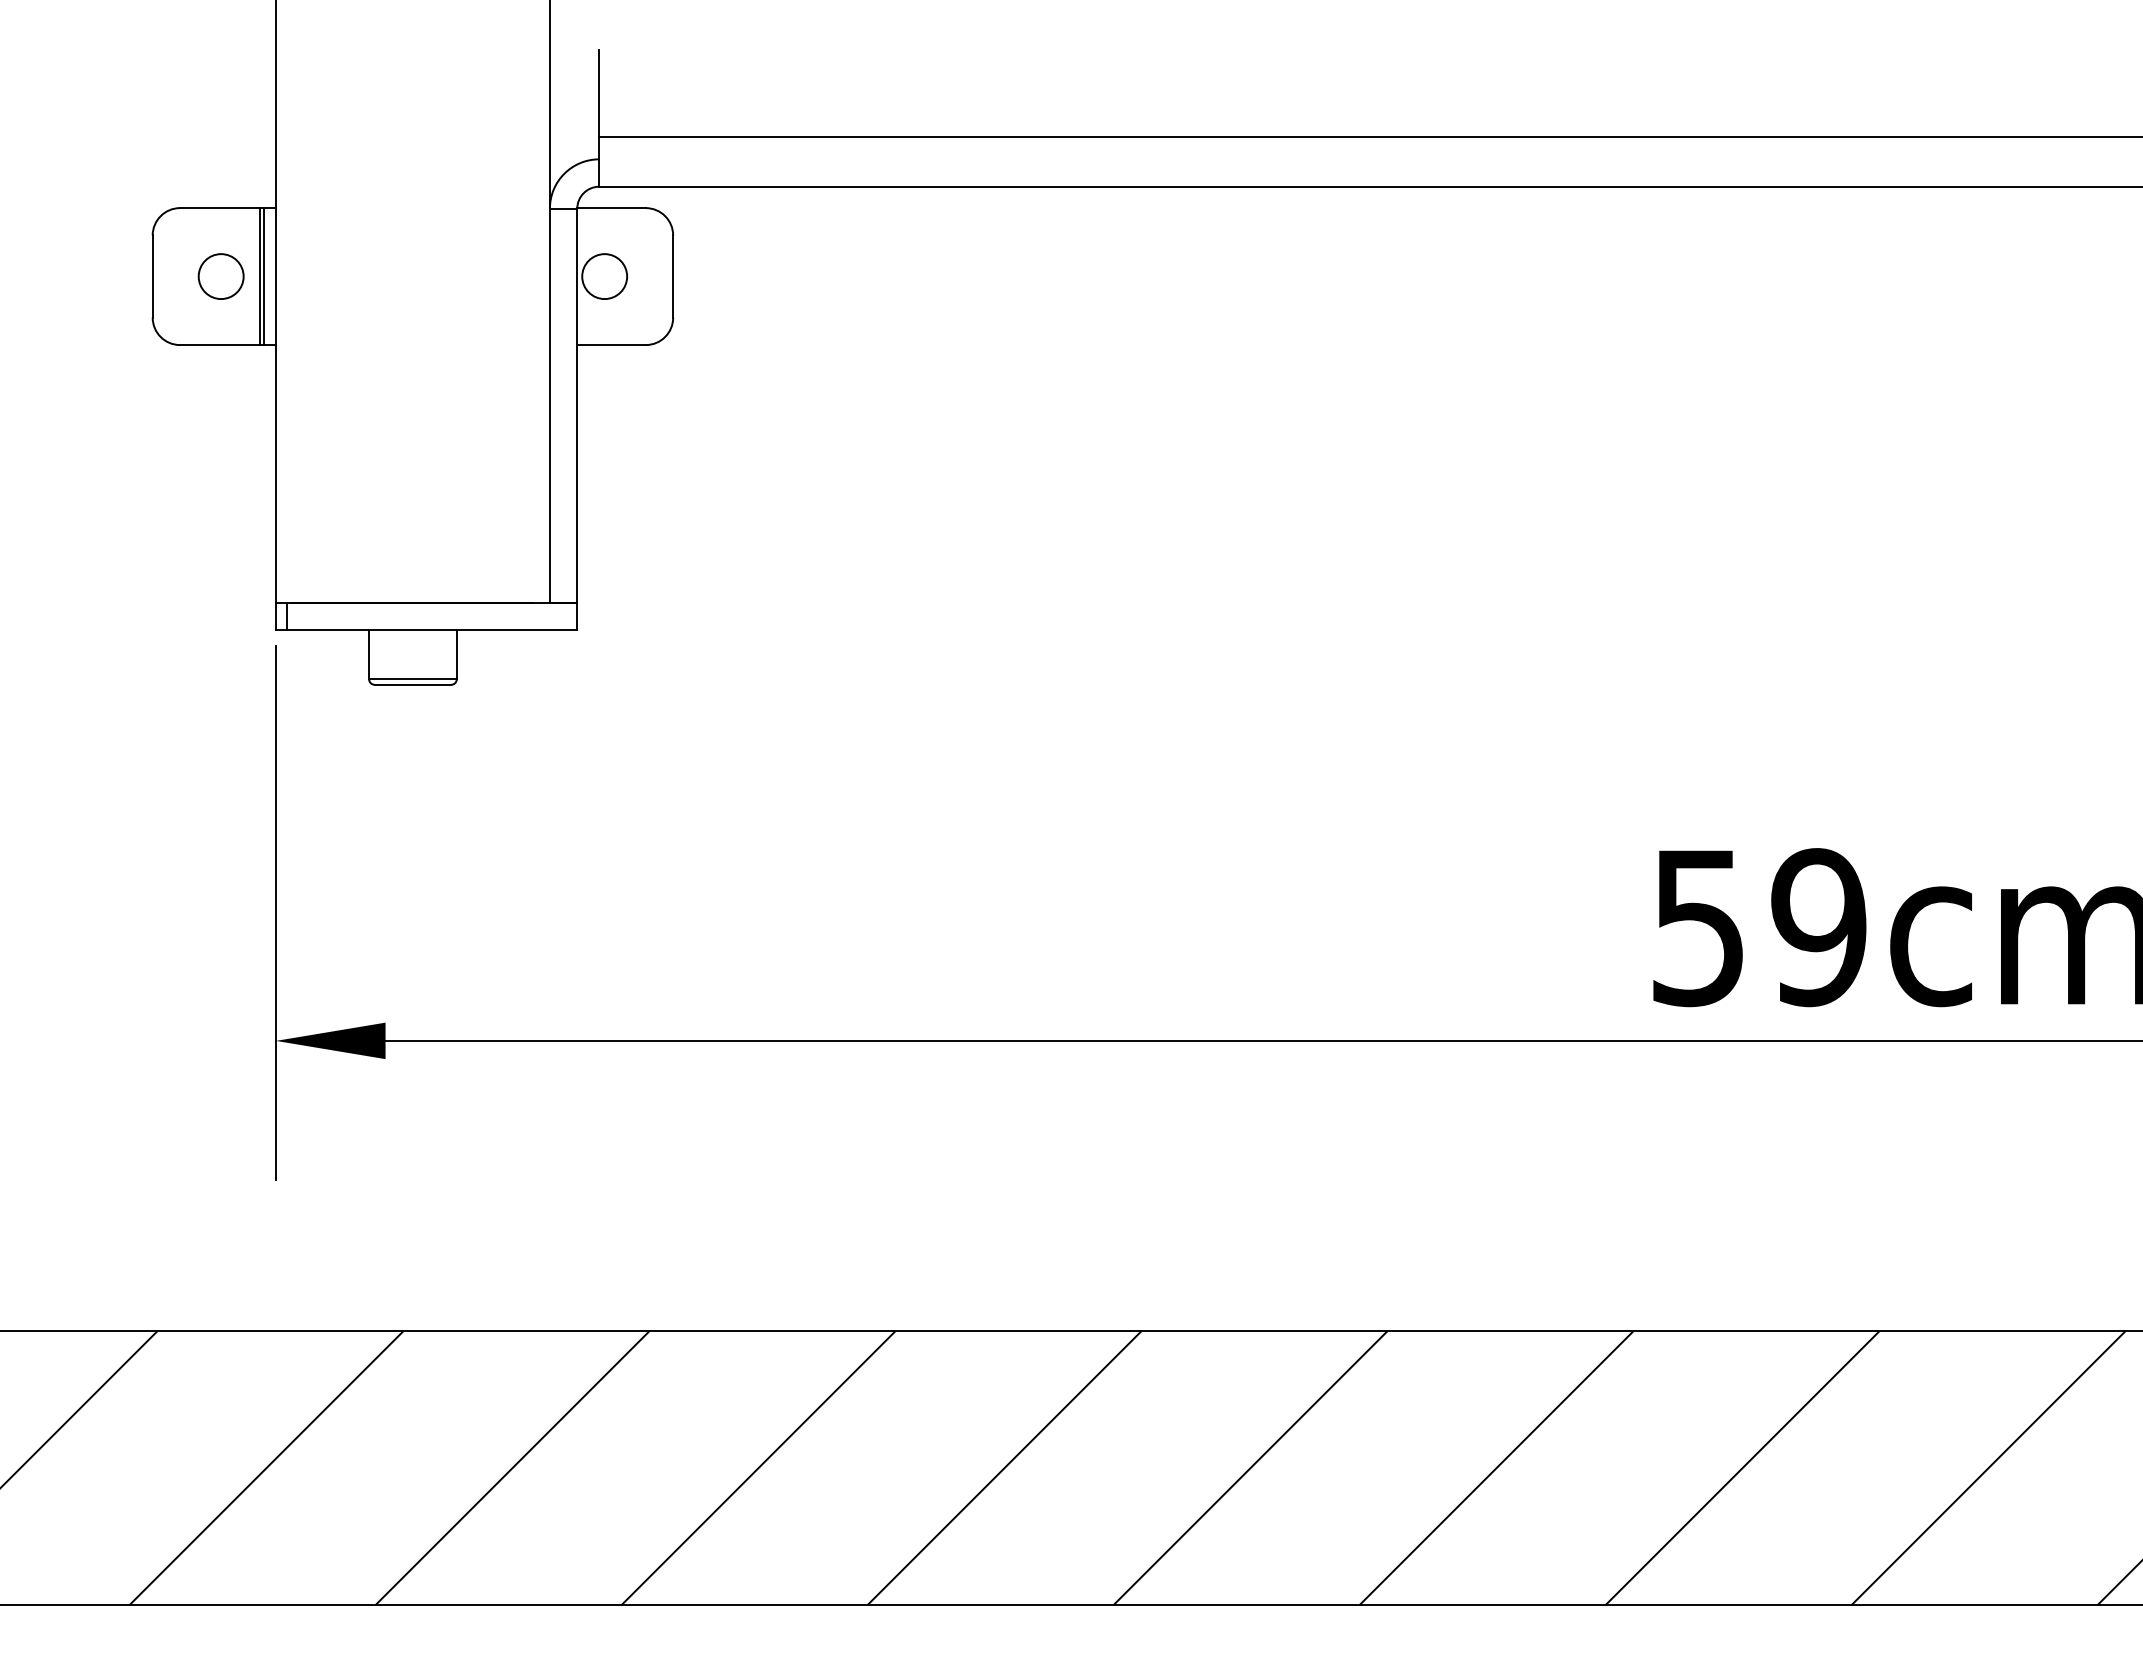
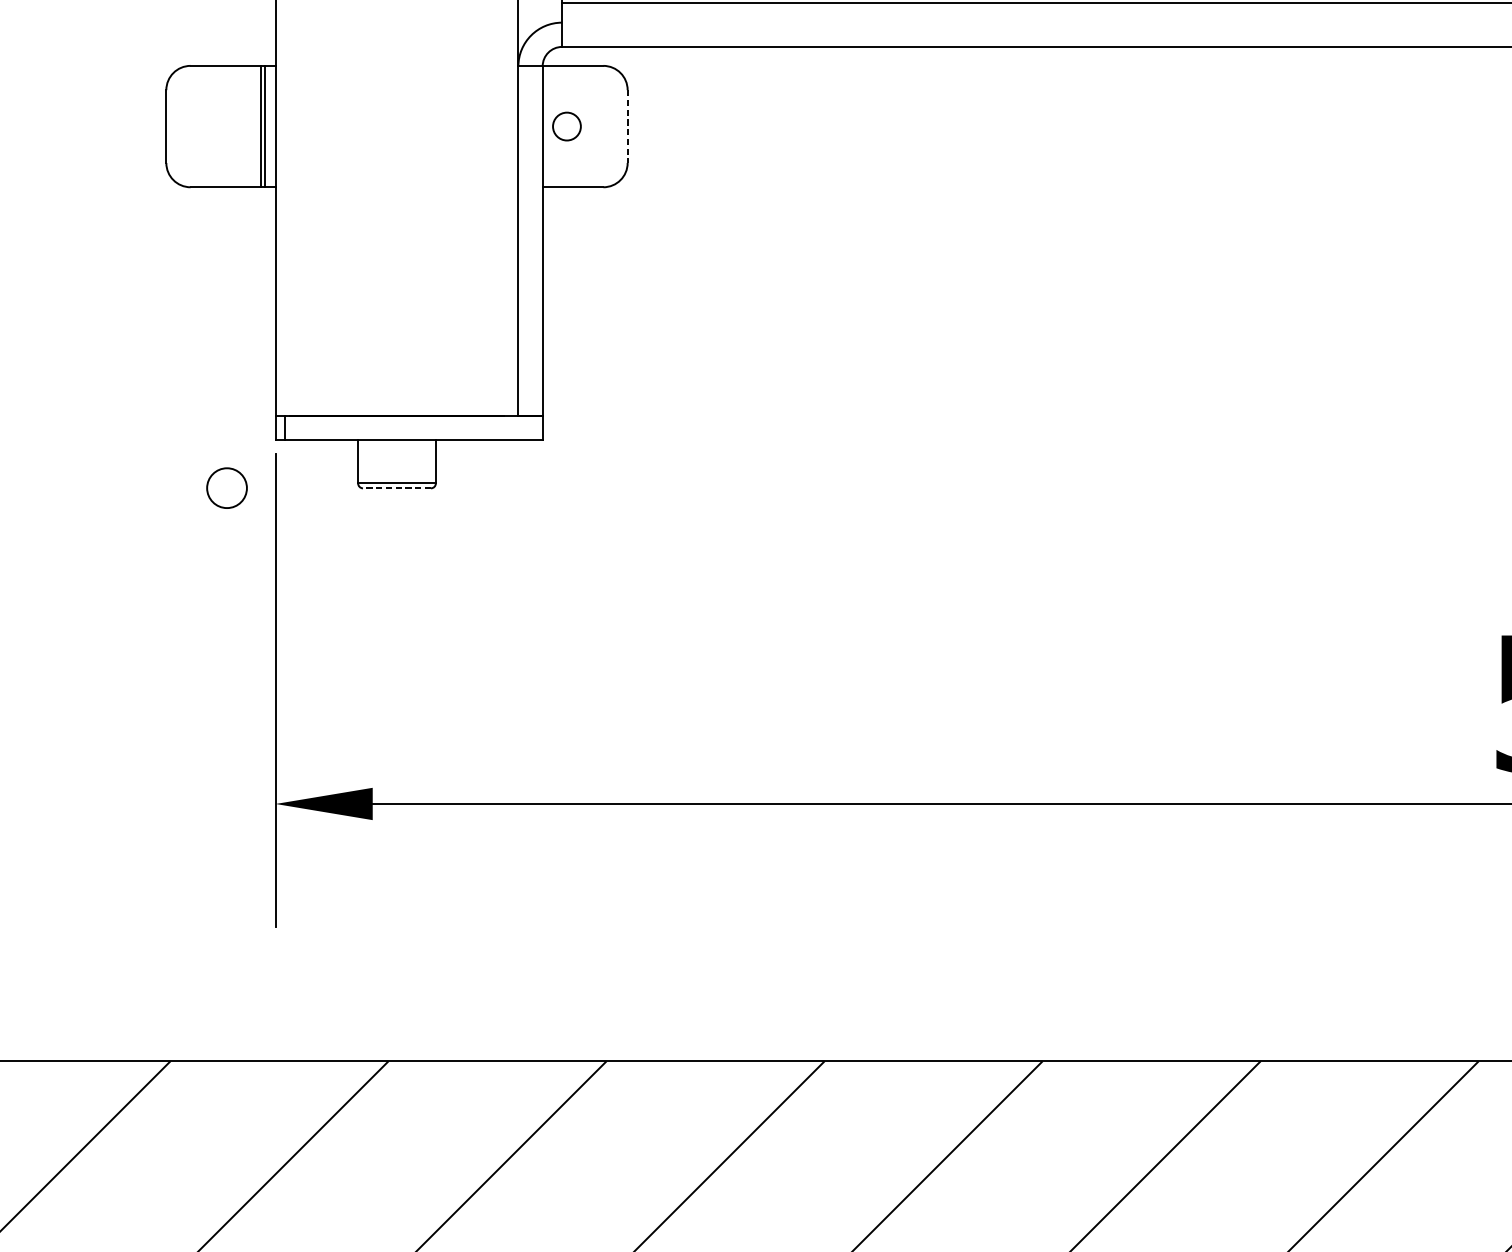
circle: (220, 276) -> (226, 488), moved
circle: (604, 276) -> (566, 126), size x0.7
line: (673, 277) -> (627, 127), solid -> dashed
line: (412, 684) -> (396, 488), solid -> dashed

